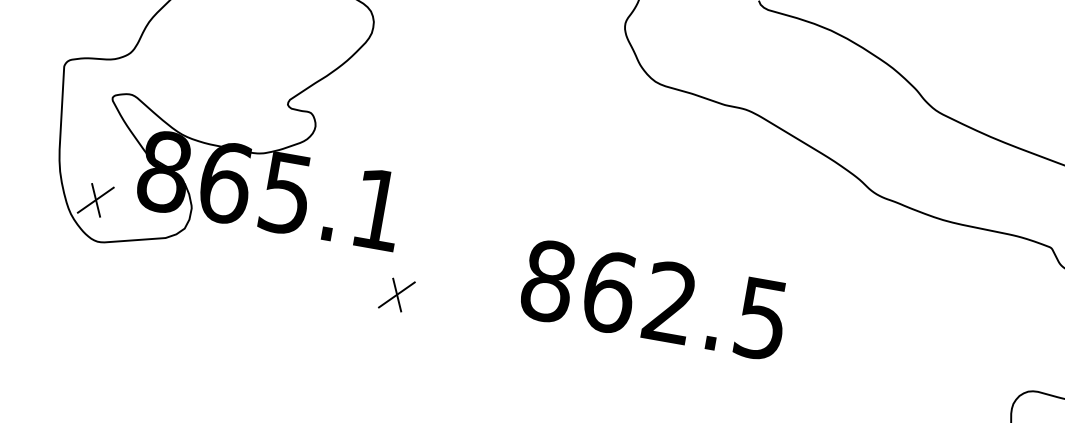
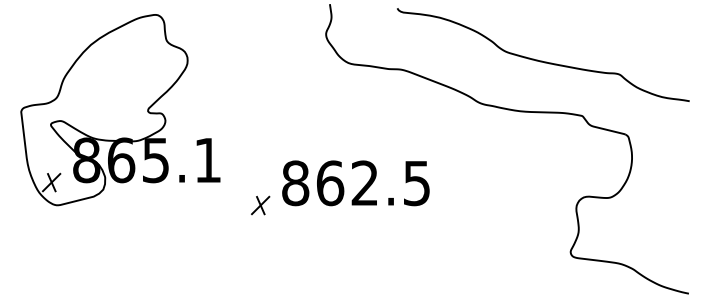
part: (396, 294) -> (260, 205), moved
text: (653, 300) -> (355, 183), moved

